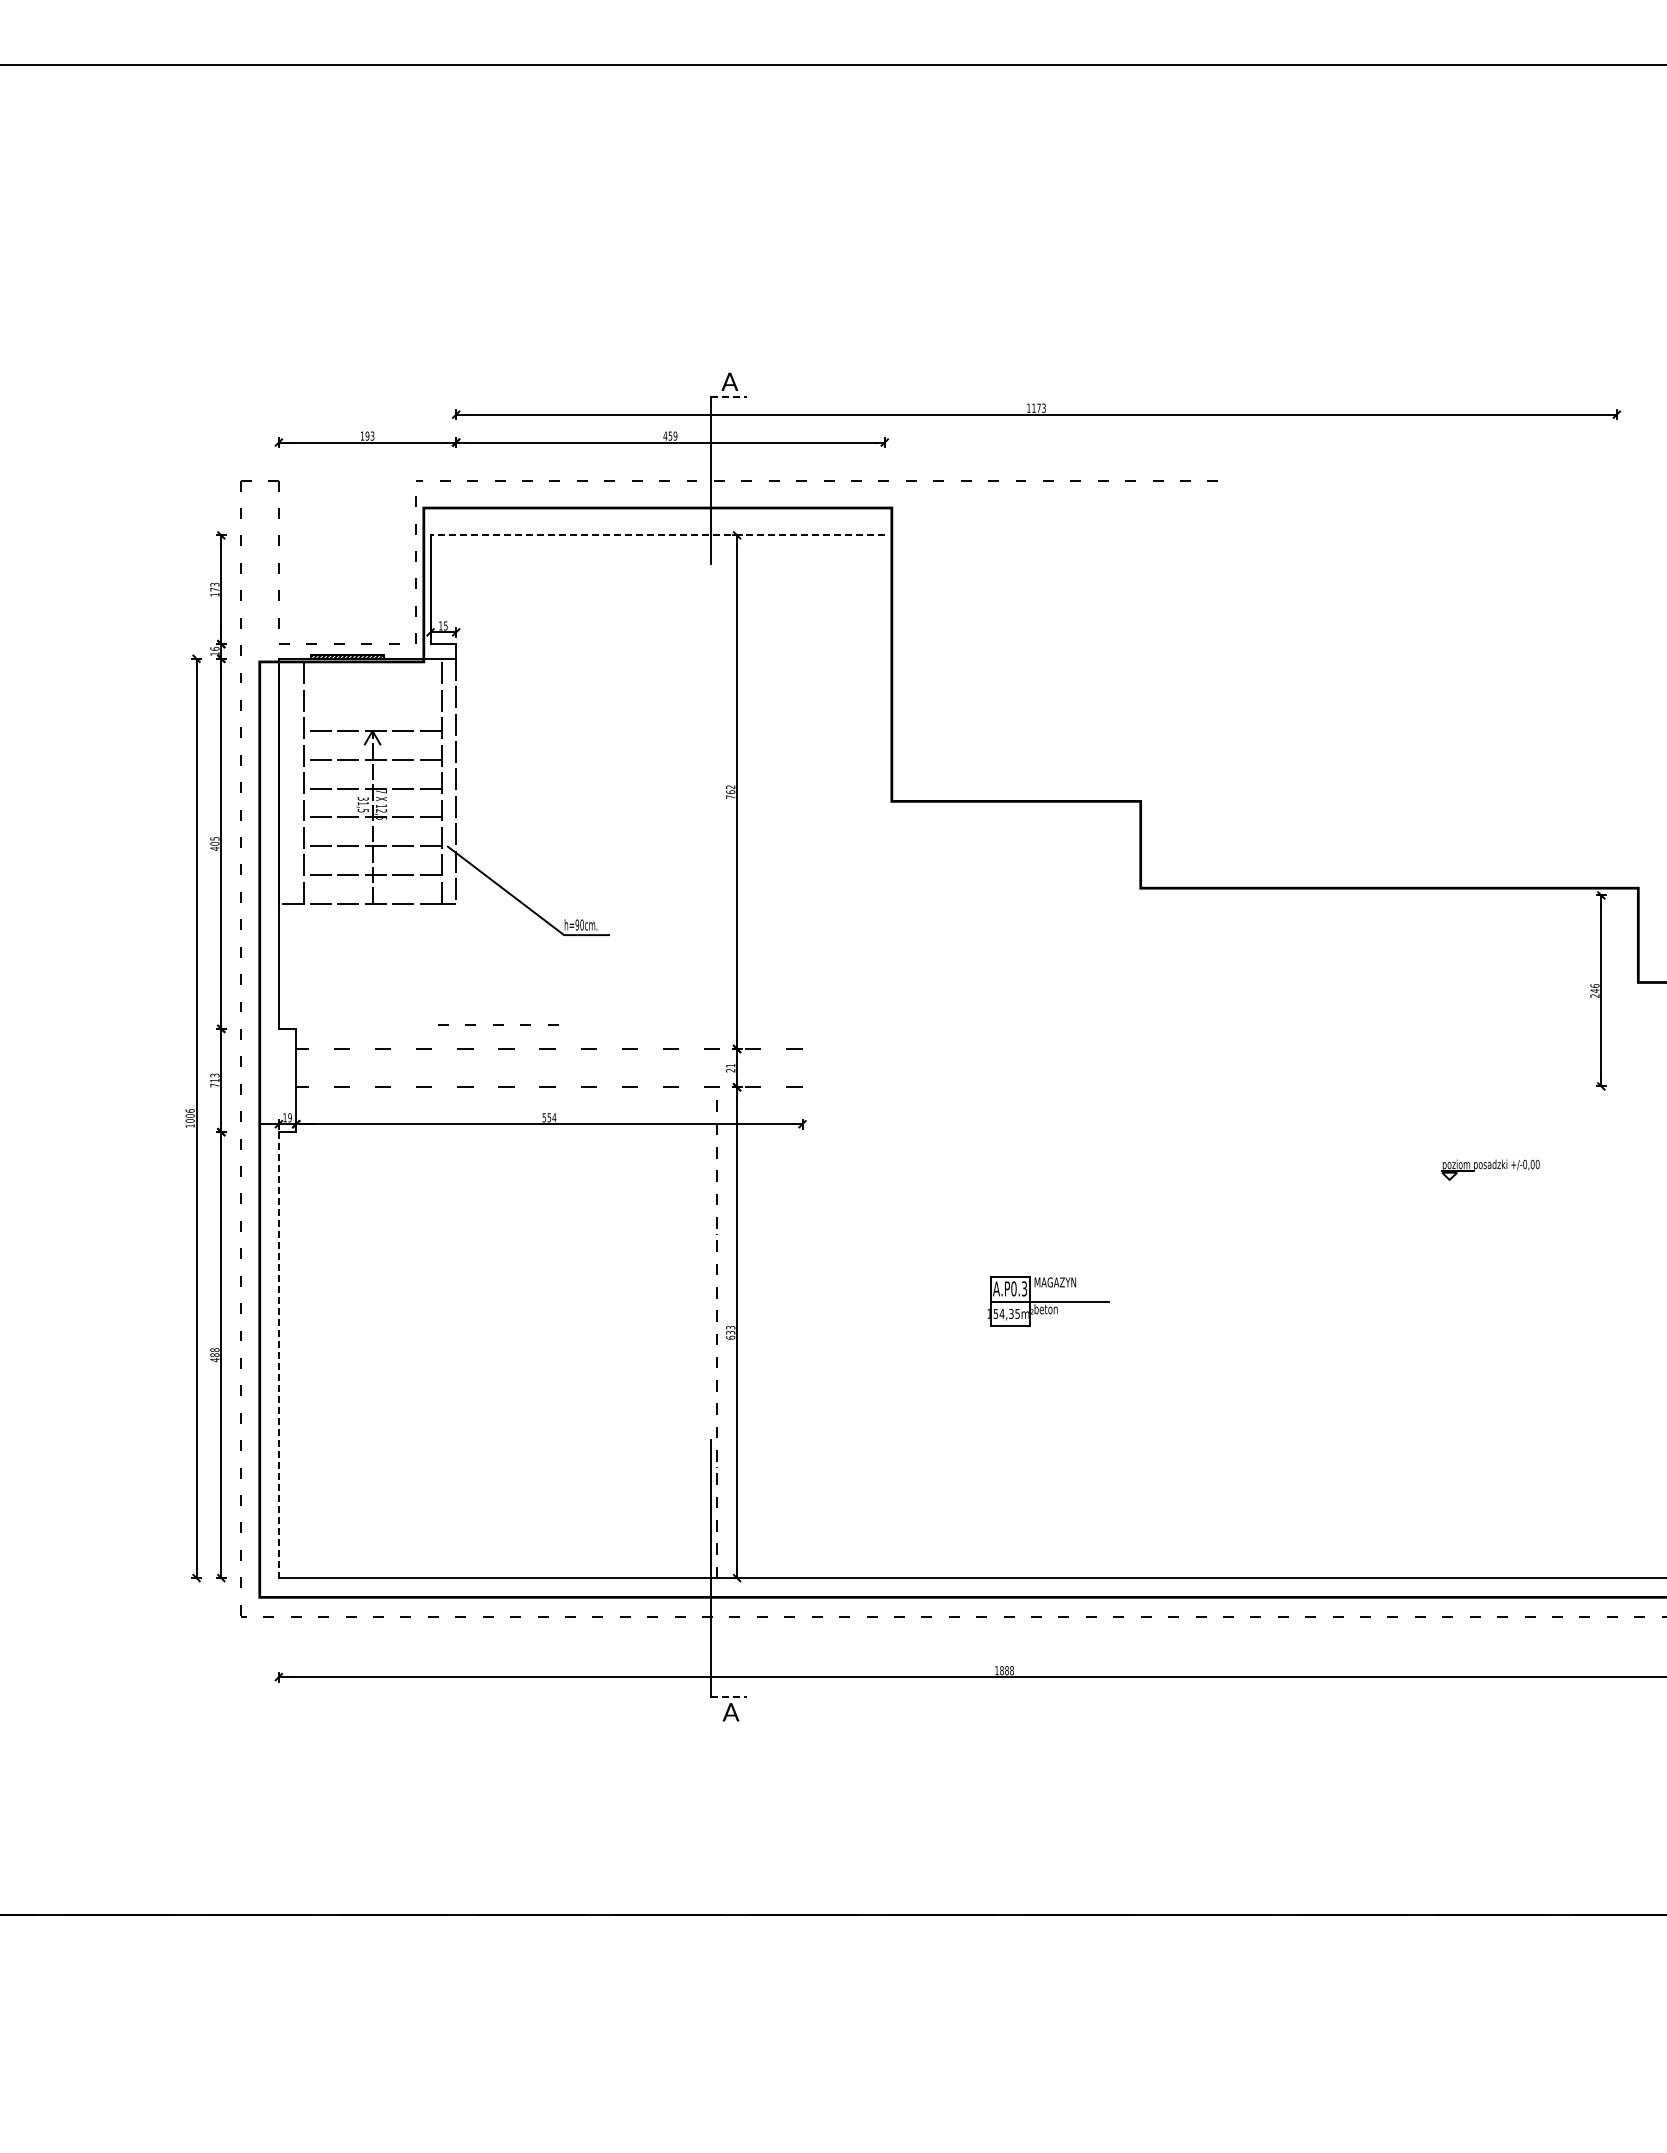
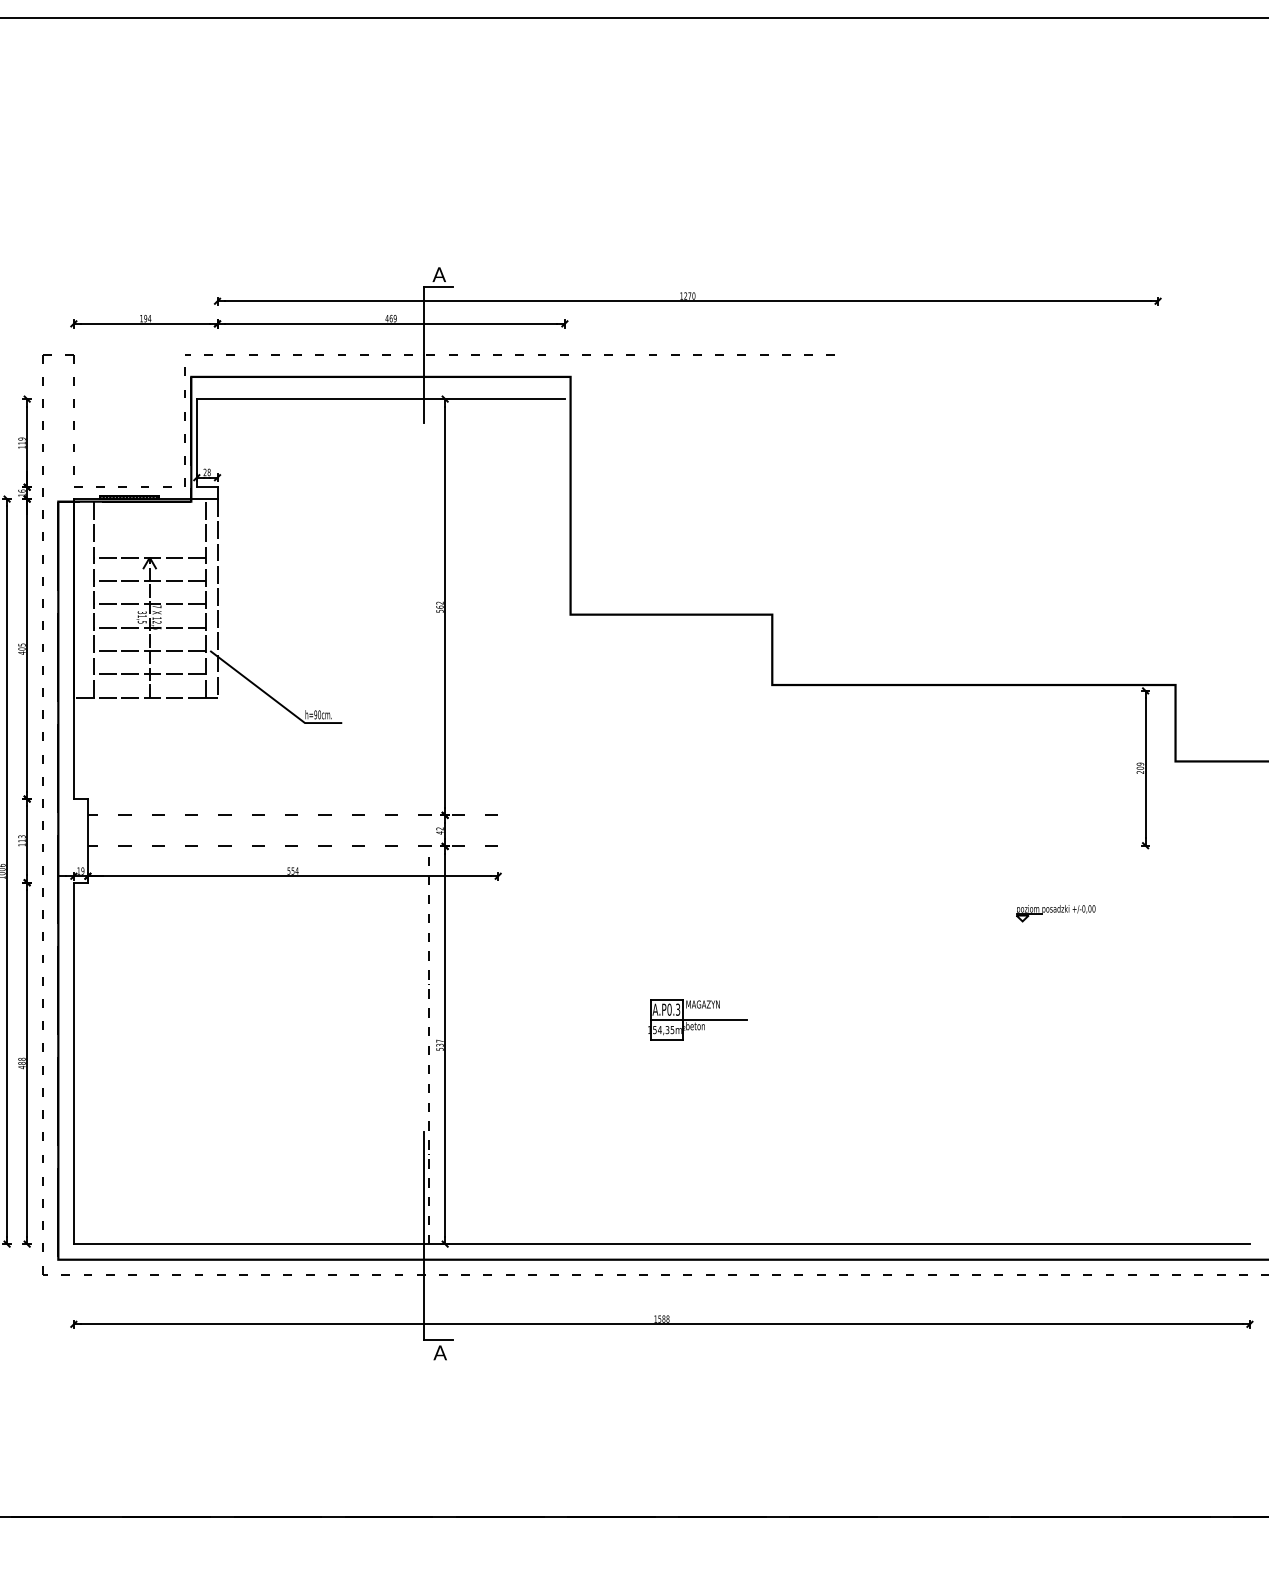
line: (729, 397) -> (439, 287), dashed -> solid
text: (1038, 407) -> (689, 295), 1173 -> 1270
text: (372, 435) -> (149, 318), 193 -> 194
text: (670, 435) -> (391, 318), 459 -> 469
line: (657, 535) -> (380, 399), dashed -> solid
text: (214, 586) -> (21, 440), 173 -> 119
text: (443, 625) -> (207, 472), 15 -> 28
text: (730, 797) -> (439, 611), 762 -> 562
text: (1594, 988) -> (1140, 766), 246 -> 209
line: (498, 1024) -> (251, 795), removed
text: (730, 1068) -> (439, 831), 21 -> 42
text: (214, 1085) -> (21, 844), 713 -> 113
text: (730, 1332) -> (439, 1045), 633 -> 537
line: (278, 1355) -> (73, 1063), dashed -> solid
text: (1001, 1670) -> (659, 1318), 1888 -> 1588
line: (729, 1696) -> (439, 1340), dashed -> solid

